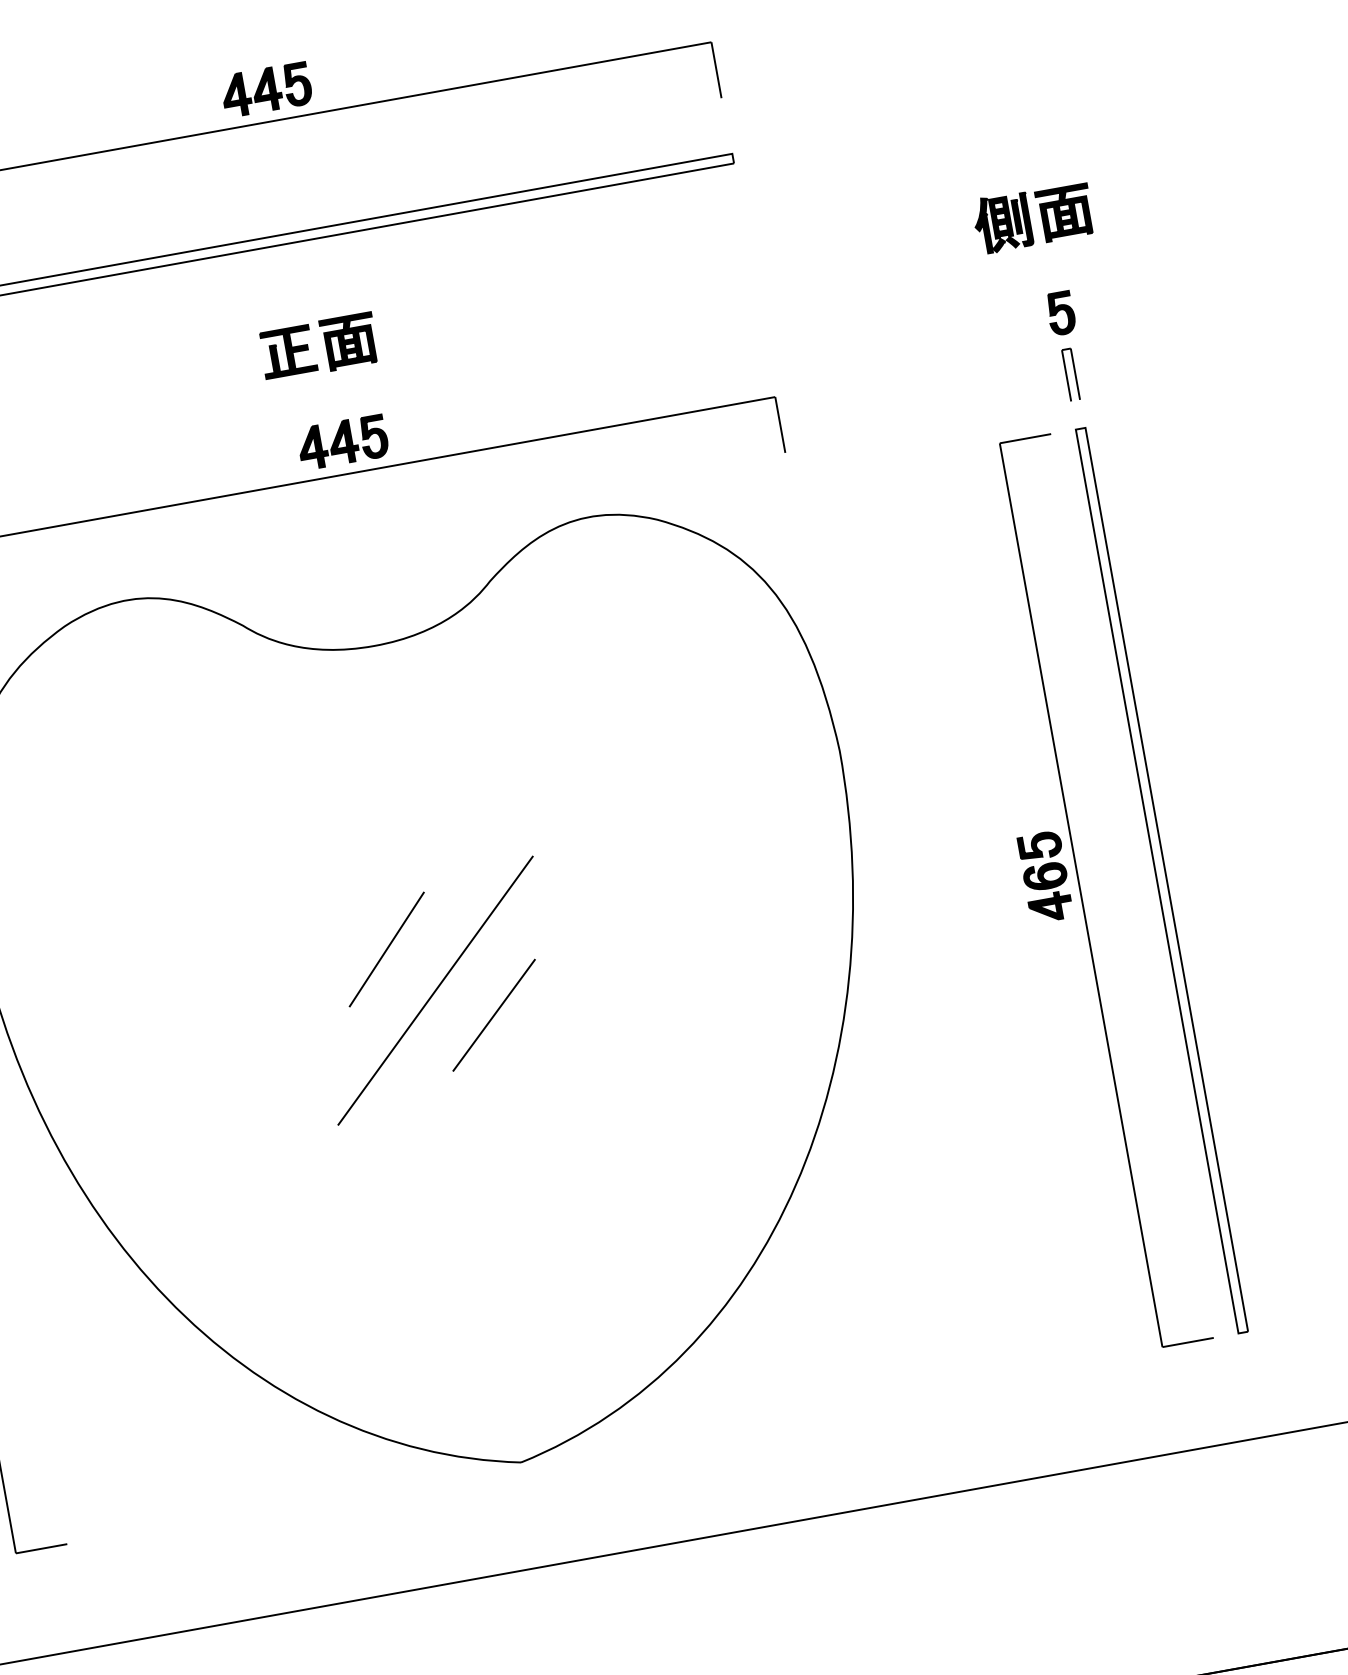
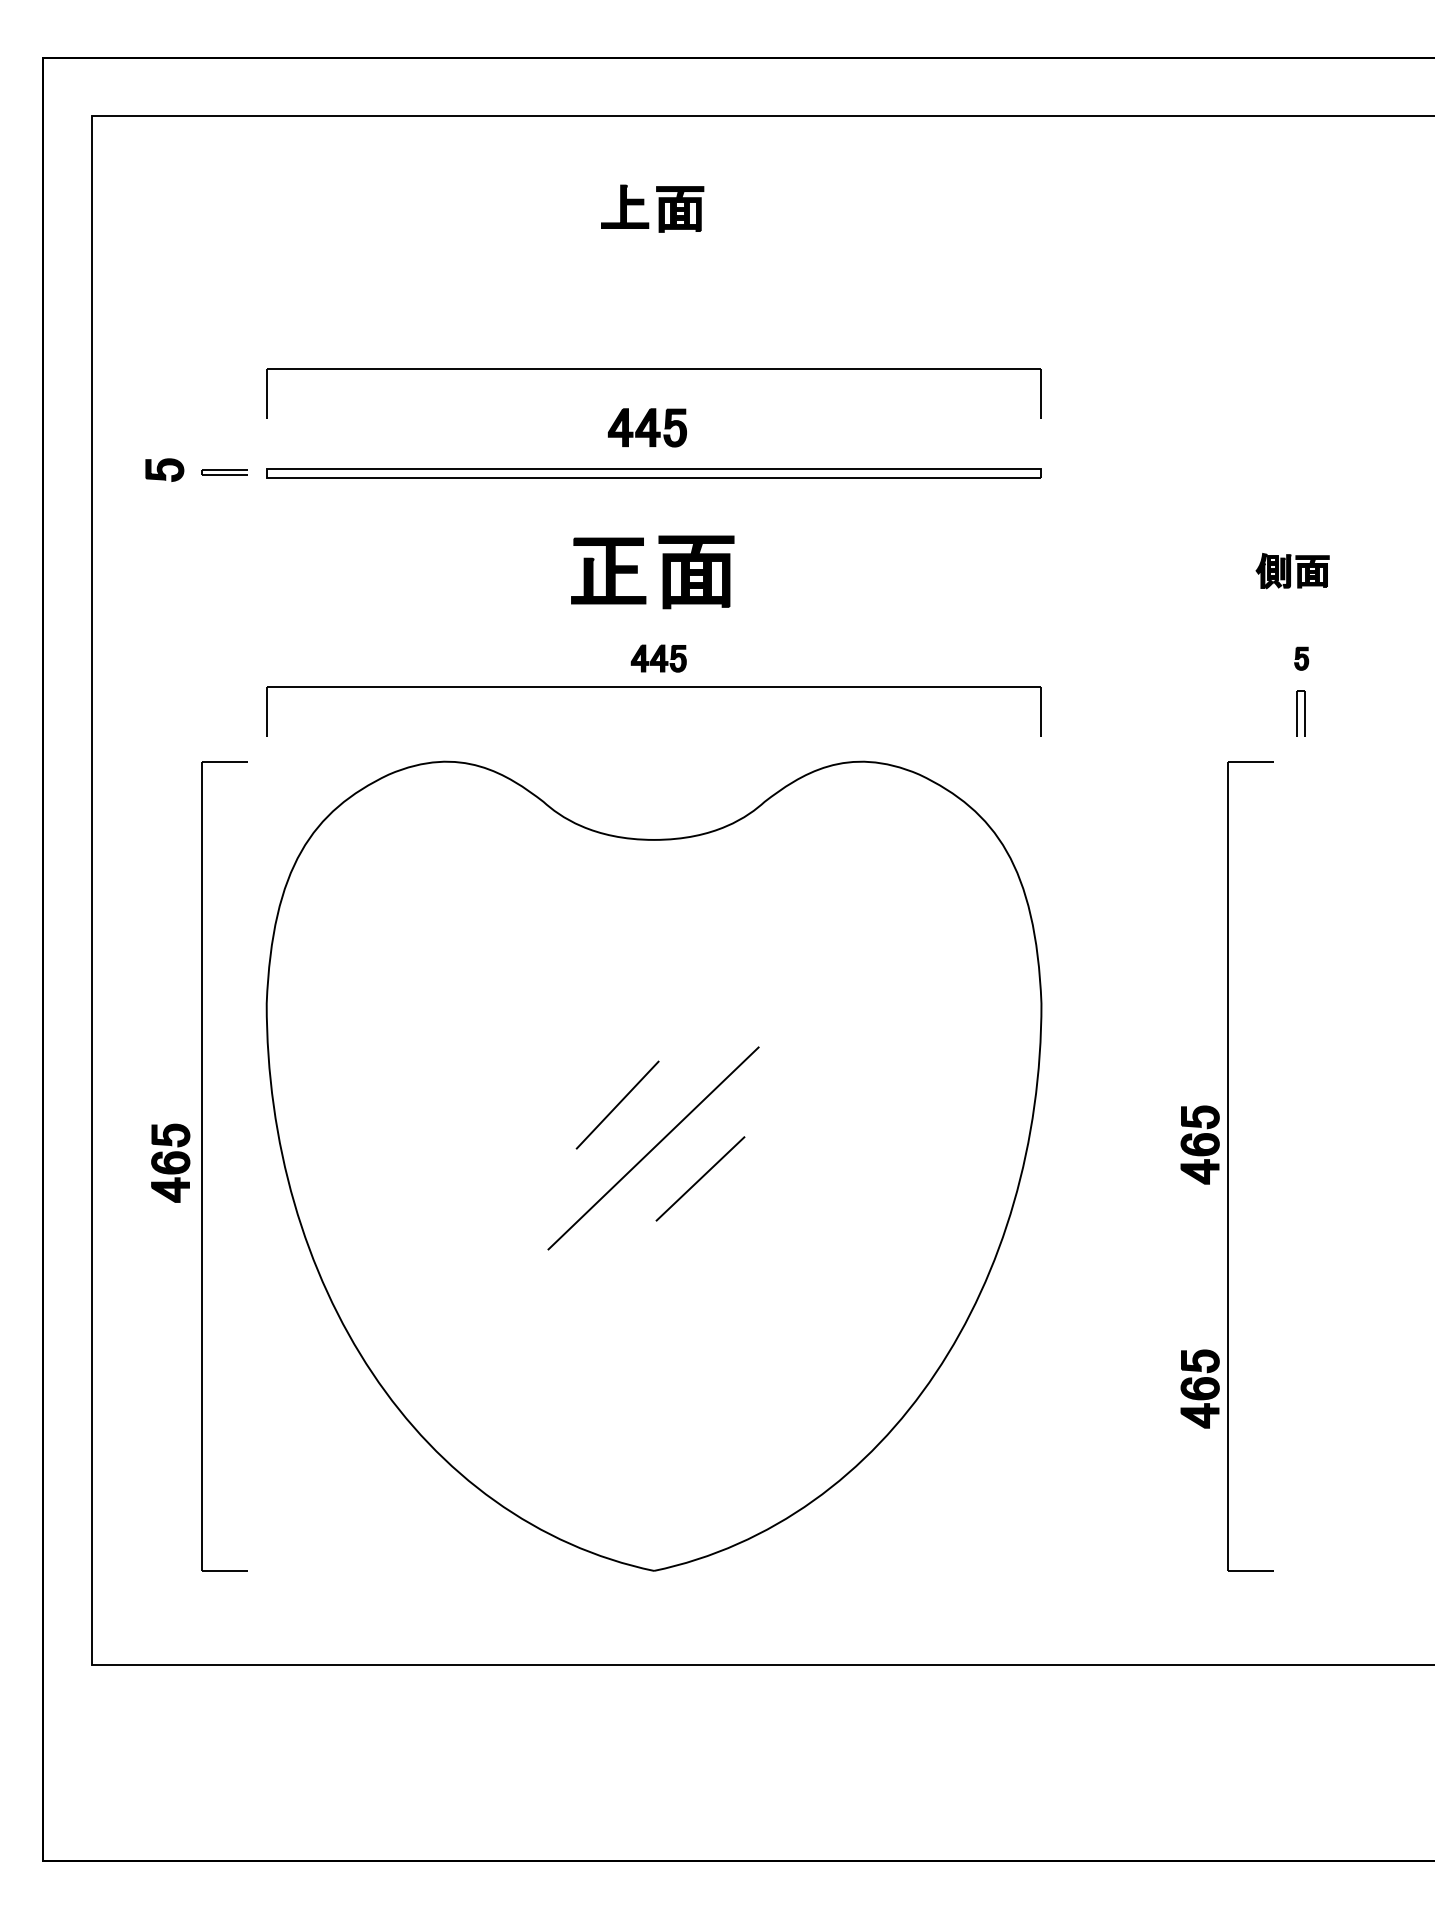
part: (265, 89) -> (646, 427), moved
part: (1033, 216) -> (1292, 570), size x0.7
part: (1060, 313) -> (1301, 658), size x0.6
part: (318, 346) -> (652, 571), size x1.6
part: (342, 442) -> (658, 658), size x0.7
part: (1161, 880) -> (1300, 1166), removed
part: (1093, 1149) -> (1199, 1388), added

